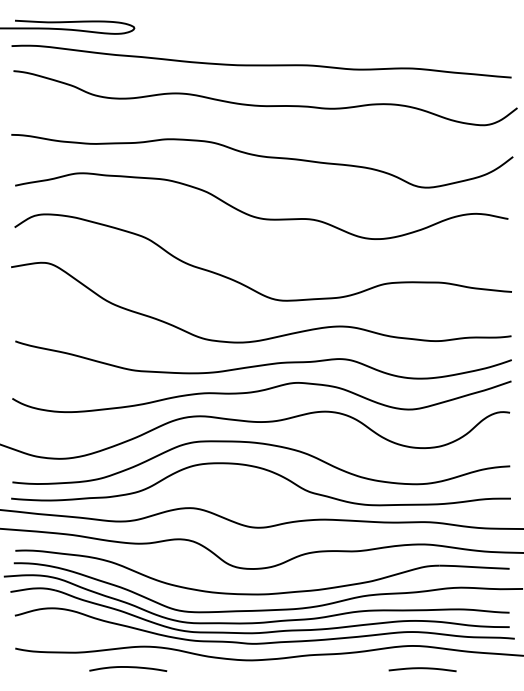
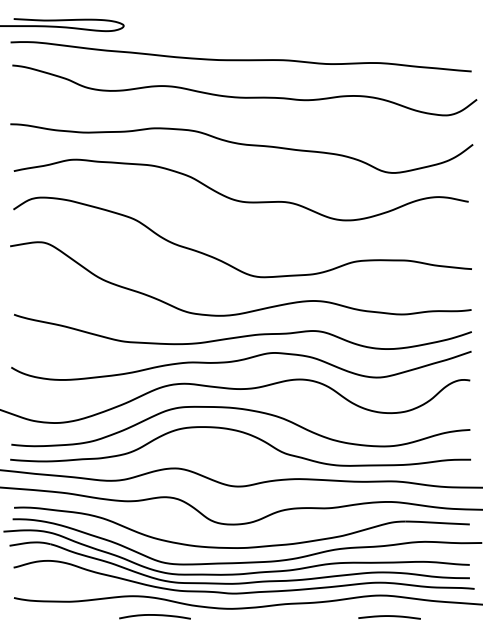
curve: (128, 667) -> (155, 615), moved

